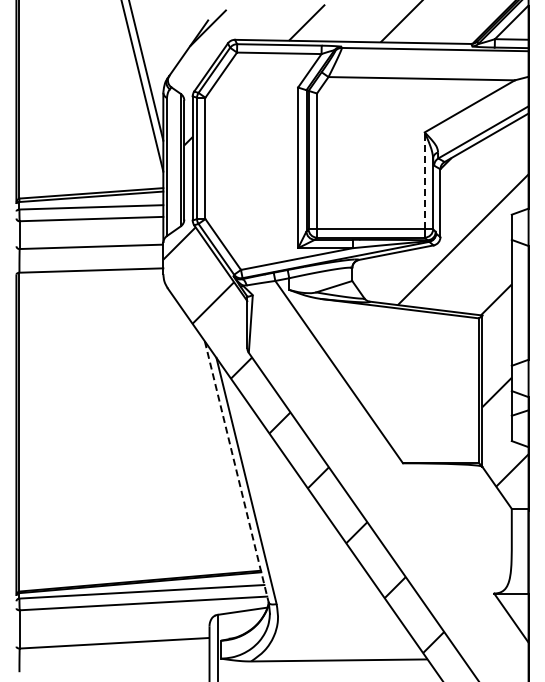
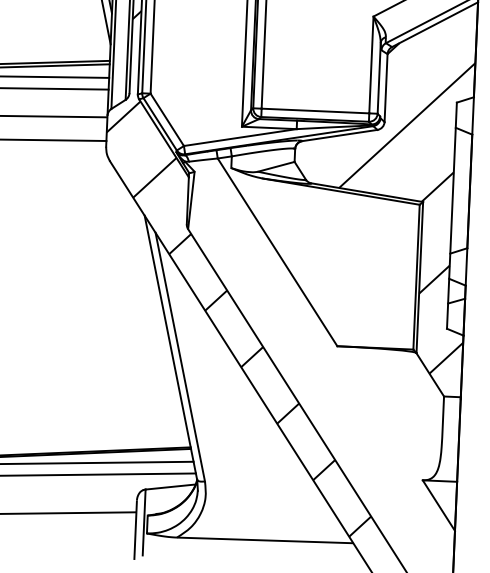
line: (424, 180) -> (371, 64), dashed -> solid
line: (236, 472) -> (170, 348), dashed -> solid

